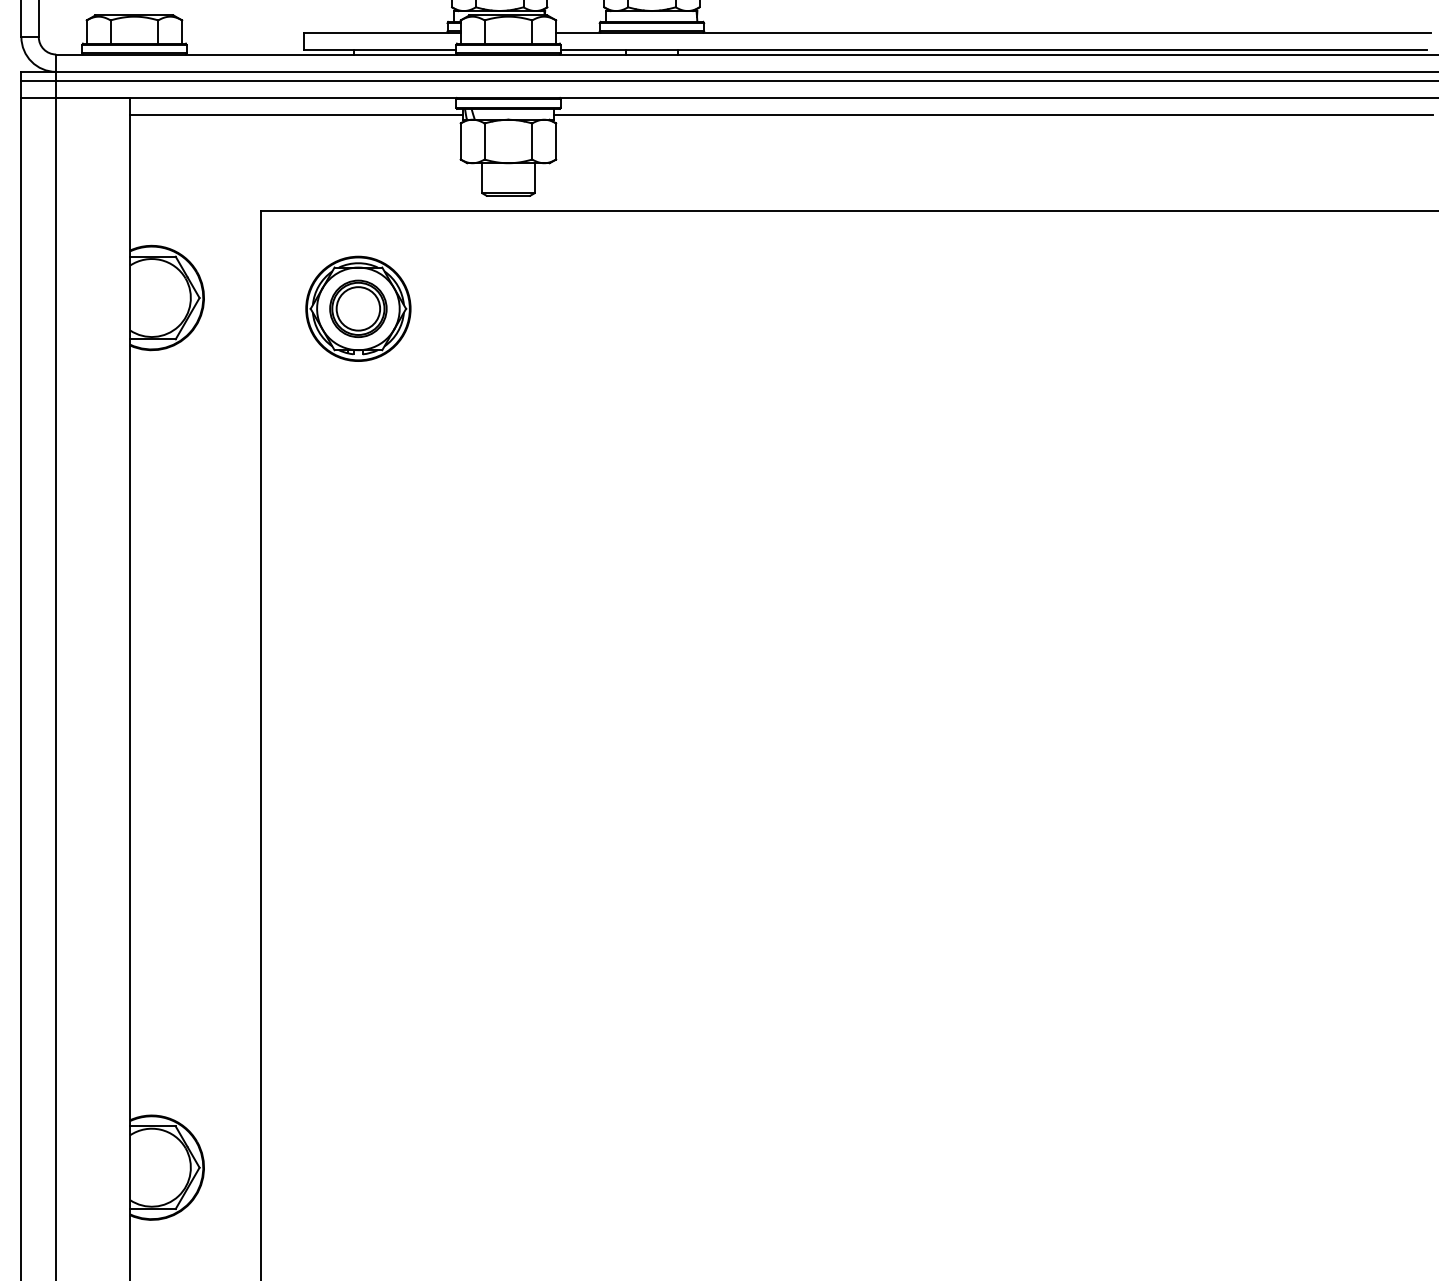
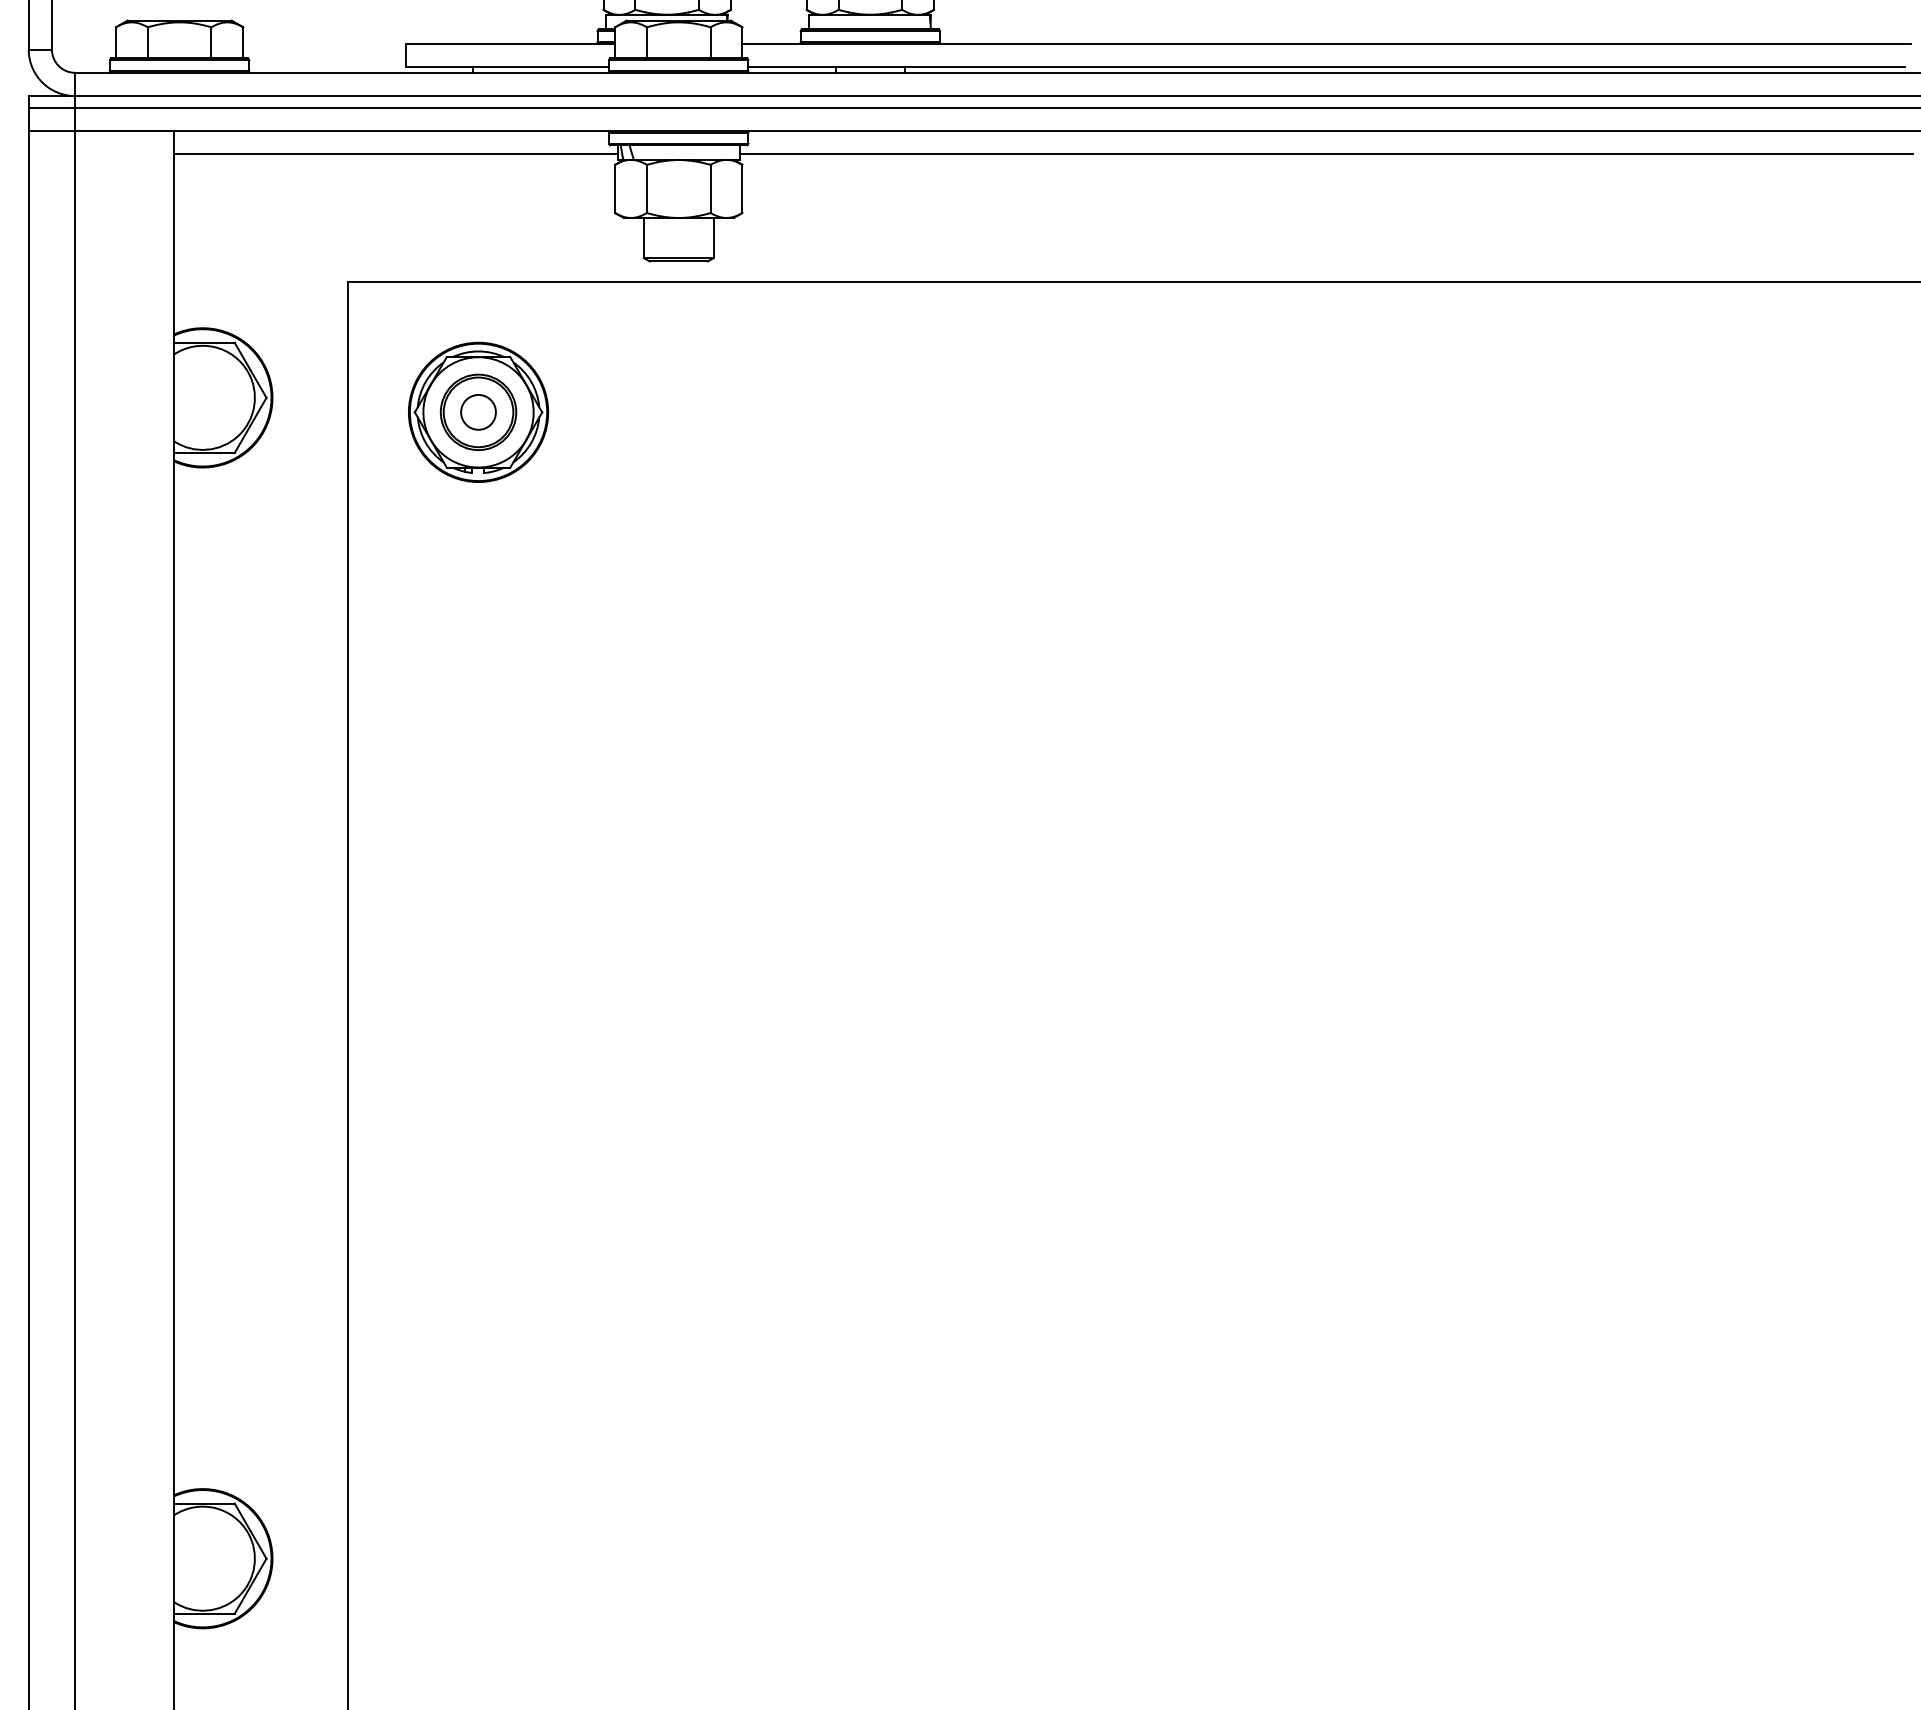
circle: (358, 308) -> (478, 412), size x0.6

